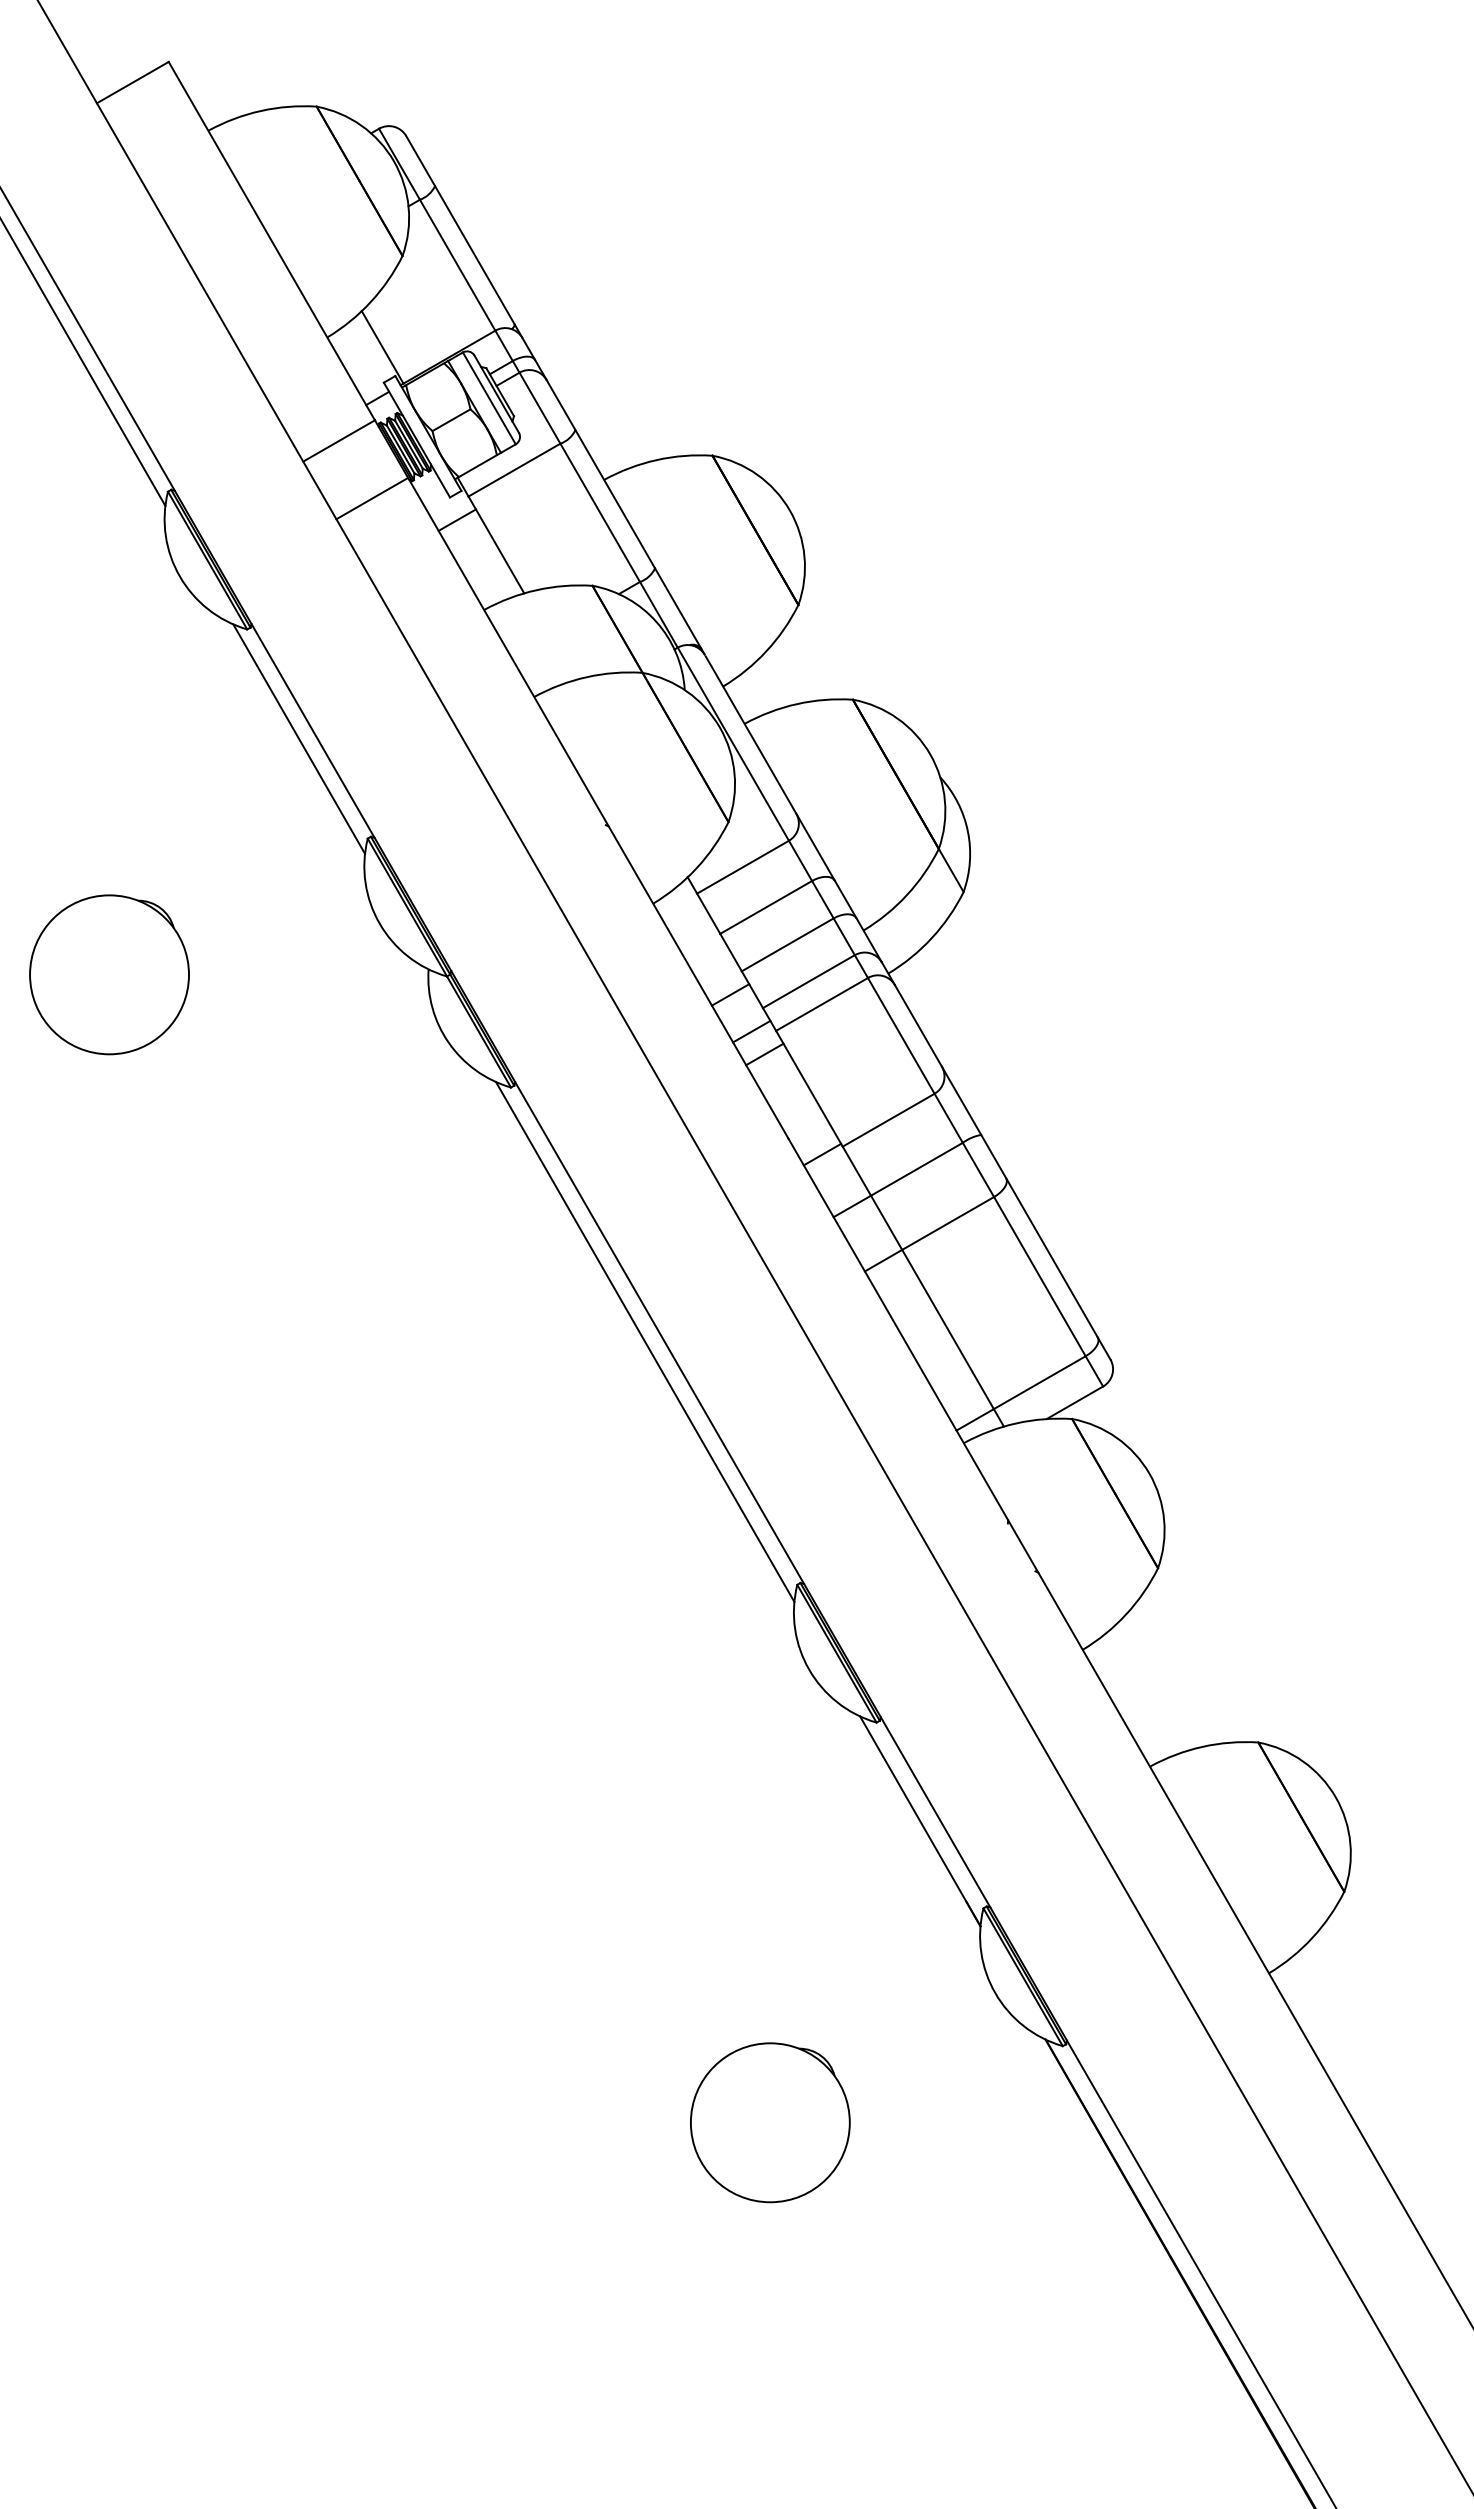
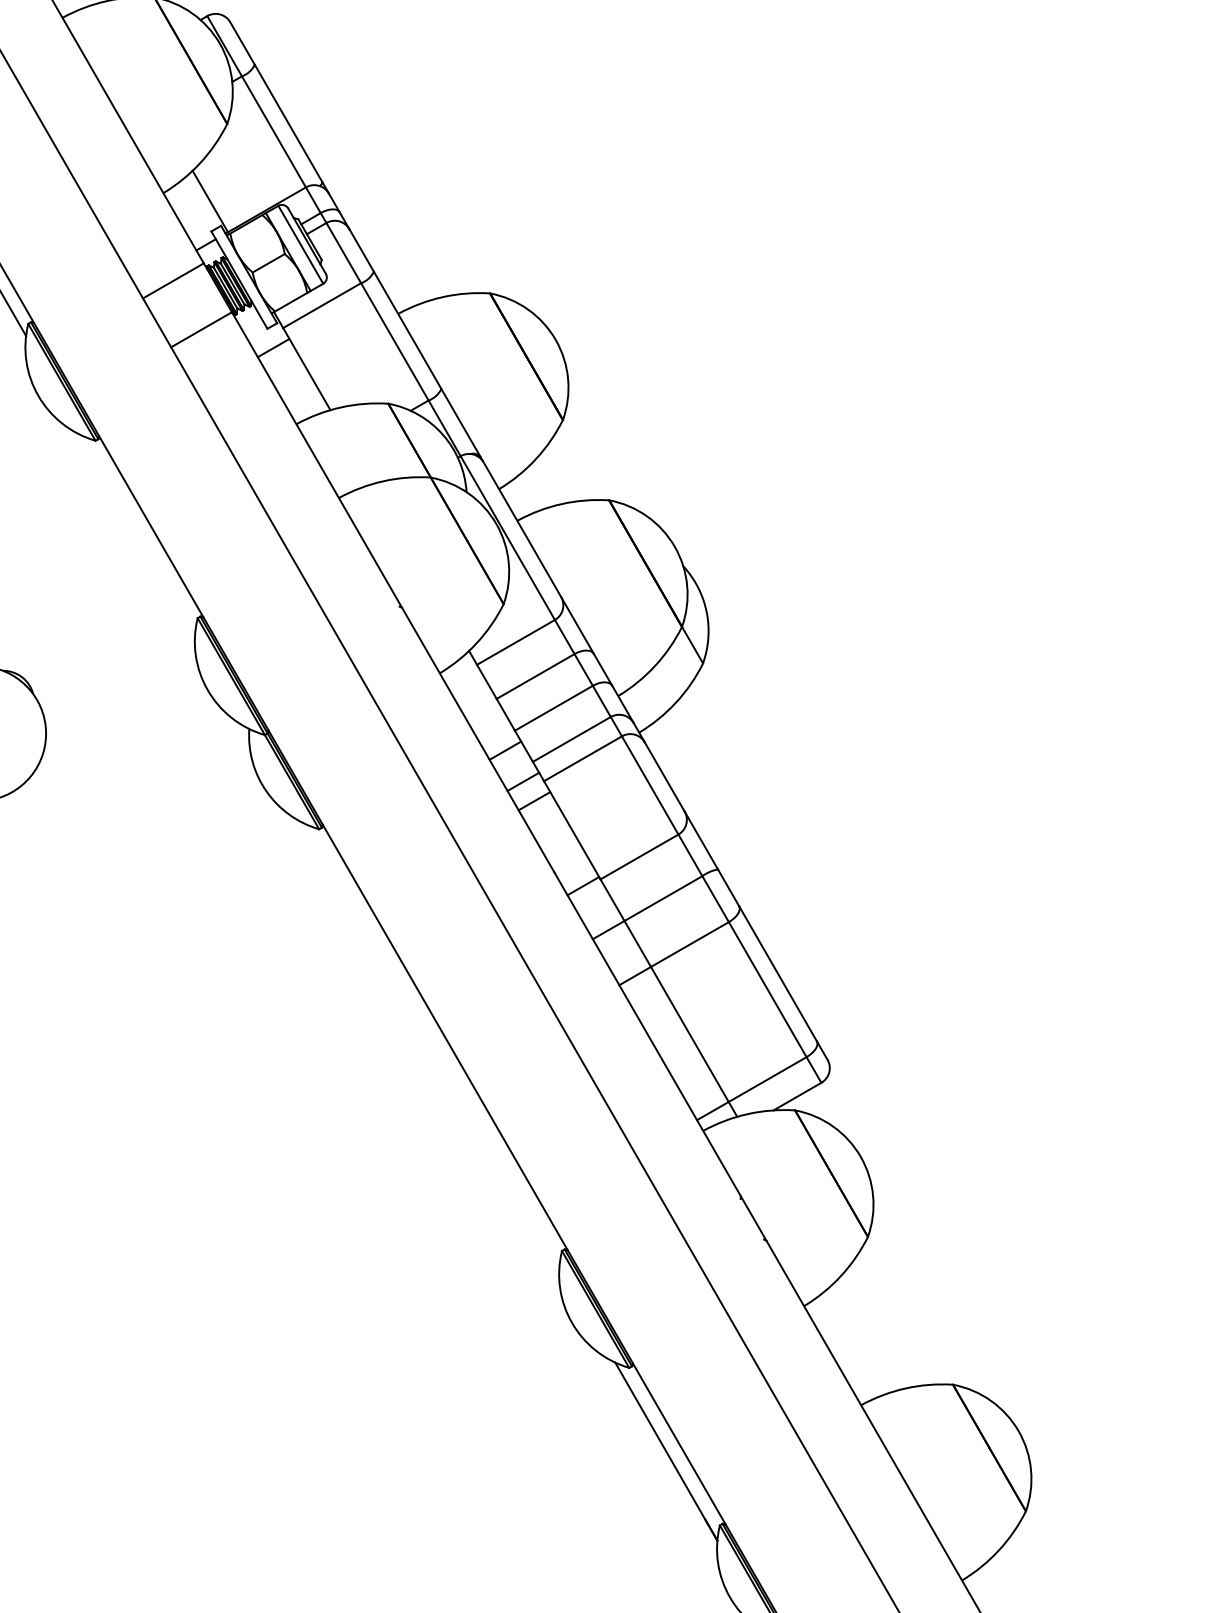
line: (299, 738) -> (139, 533), removed
line: (645, 1341) -> (433, 1044), removed

